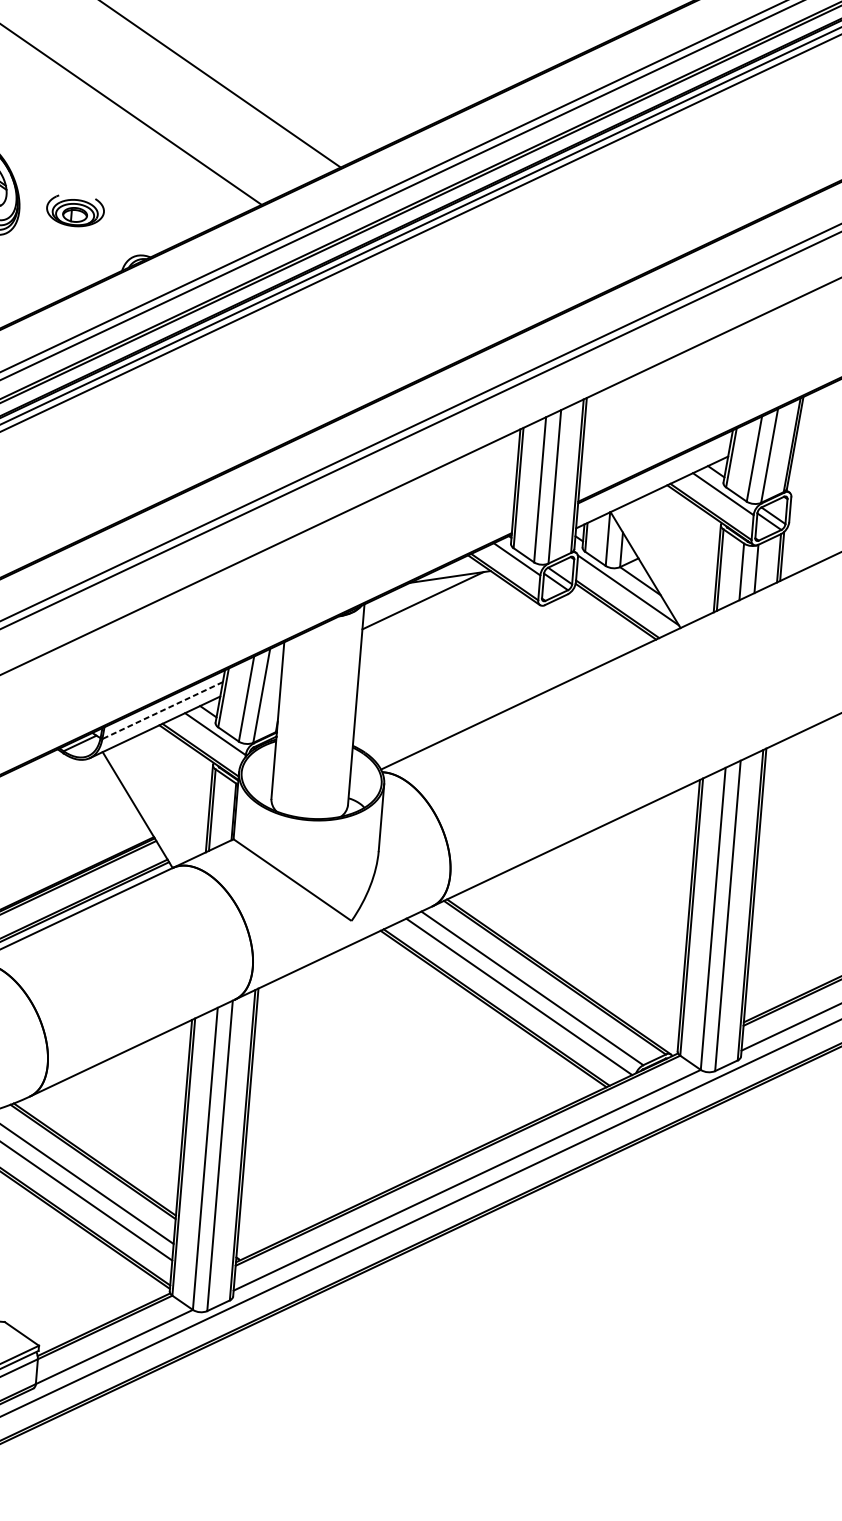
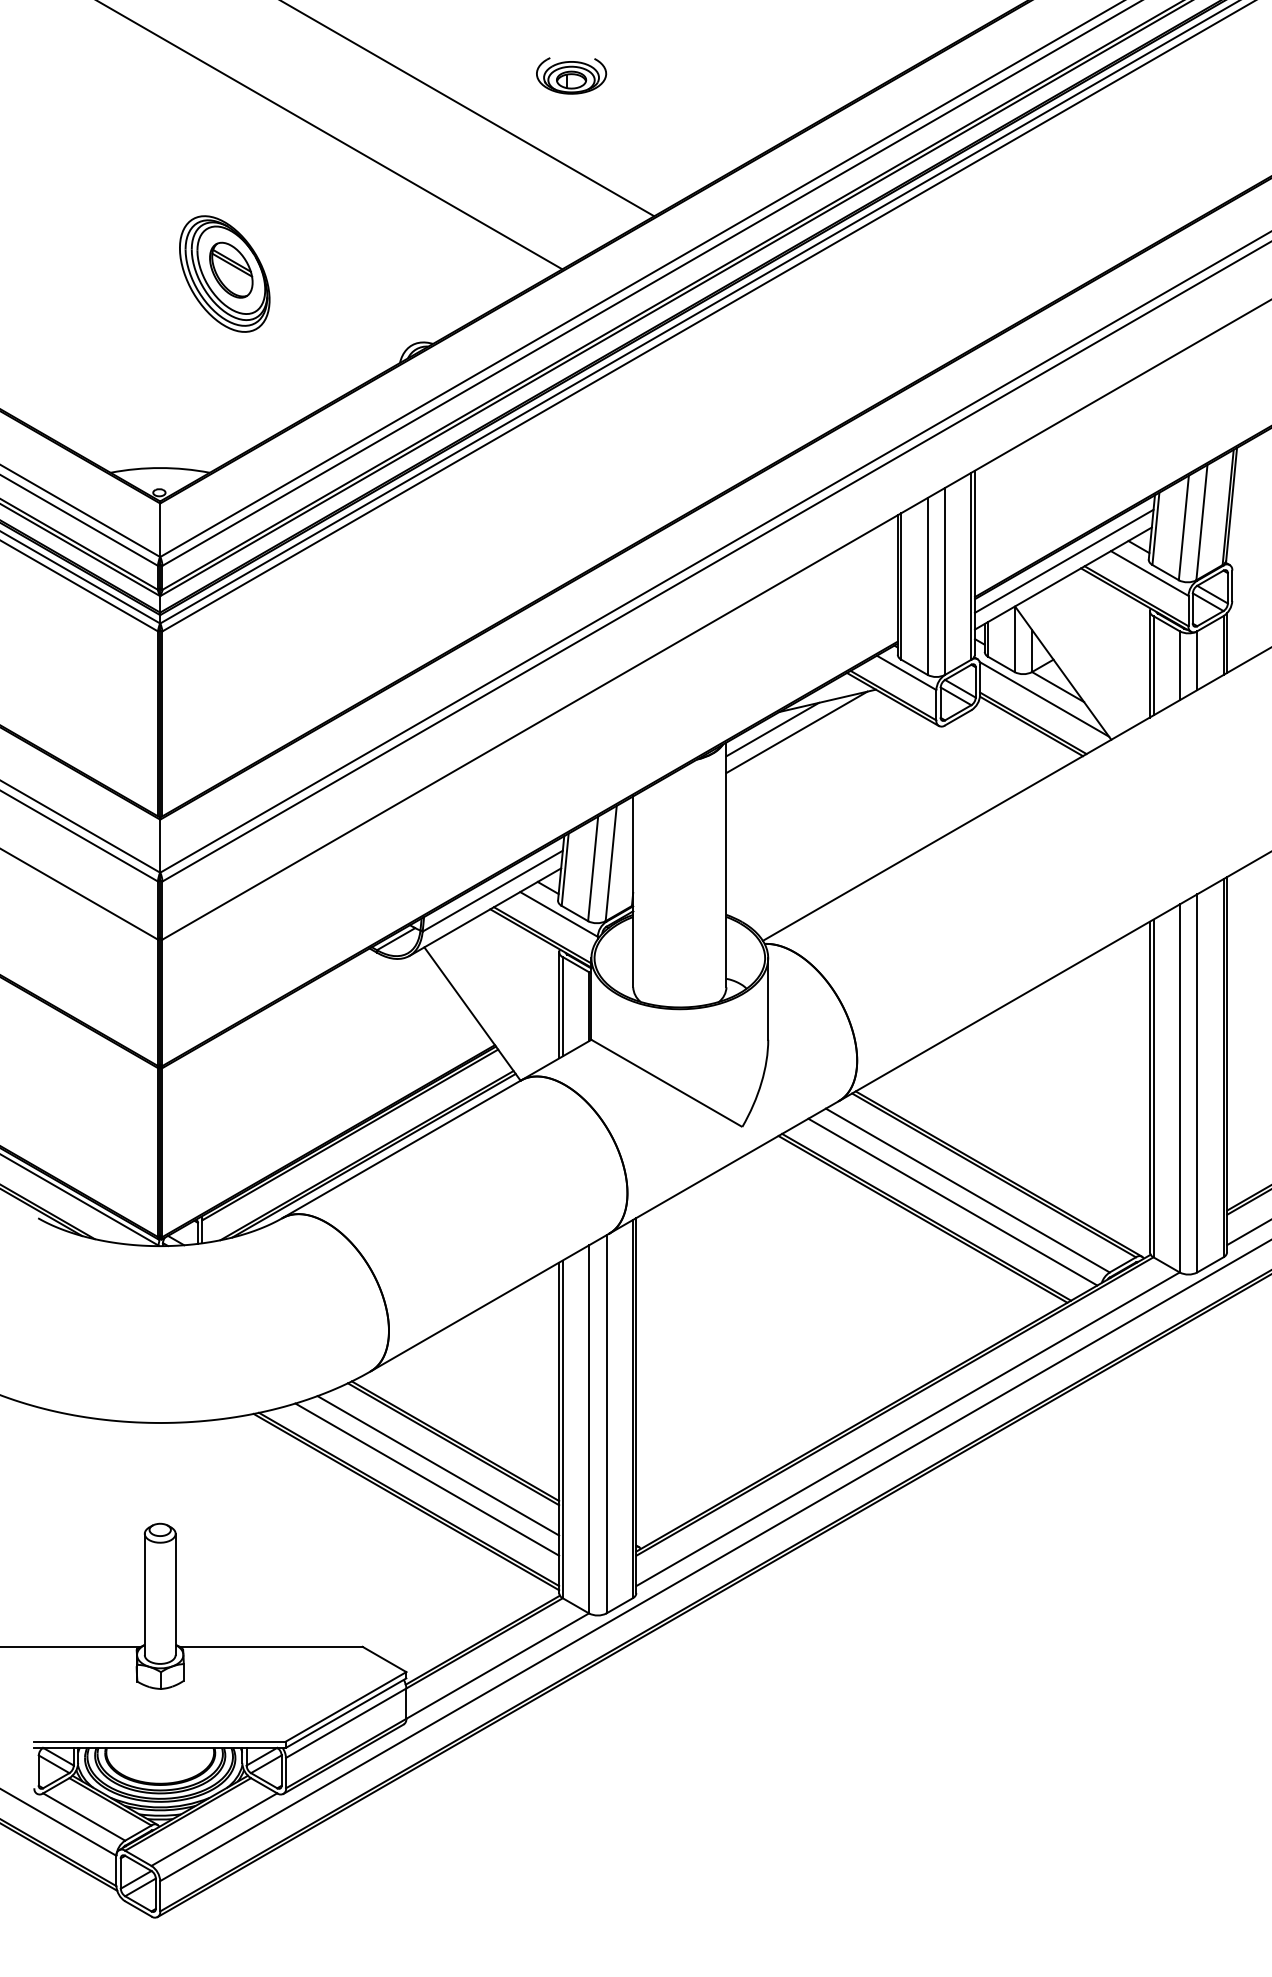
part: (75, 211) -> (571, 75), moved
line: (653, 477) -> (1063, 560), added
line: (403, 596) -> (772, 729), added
line: (162, 710) -> (492, 891), dashed -> solid

